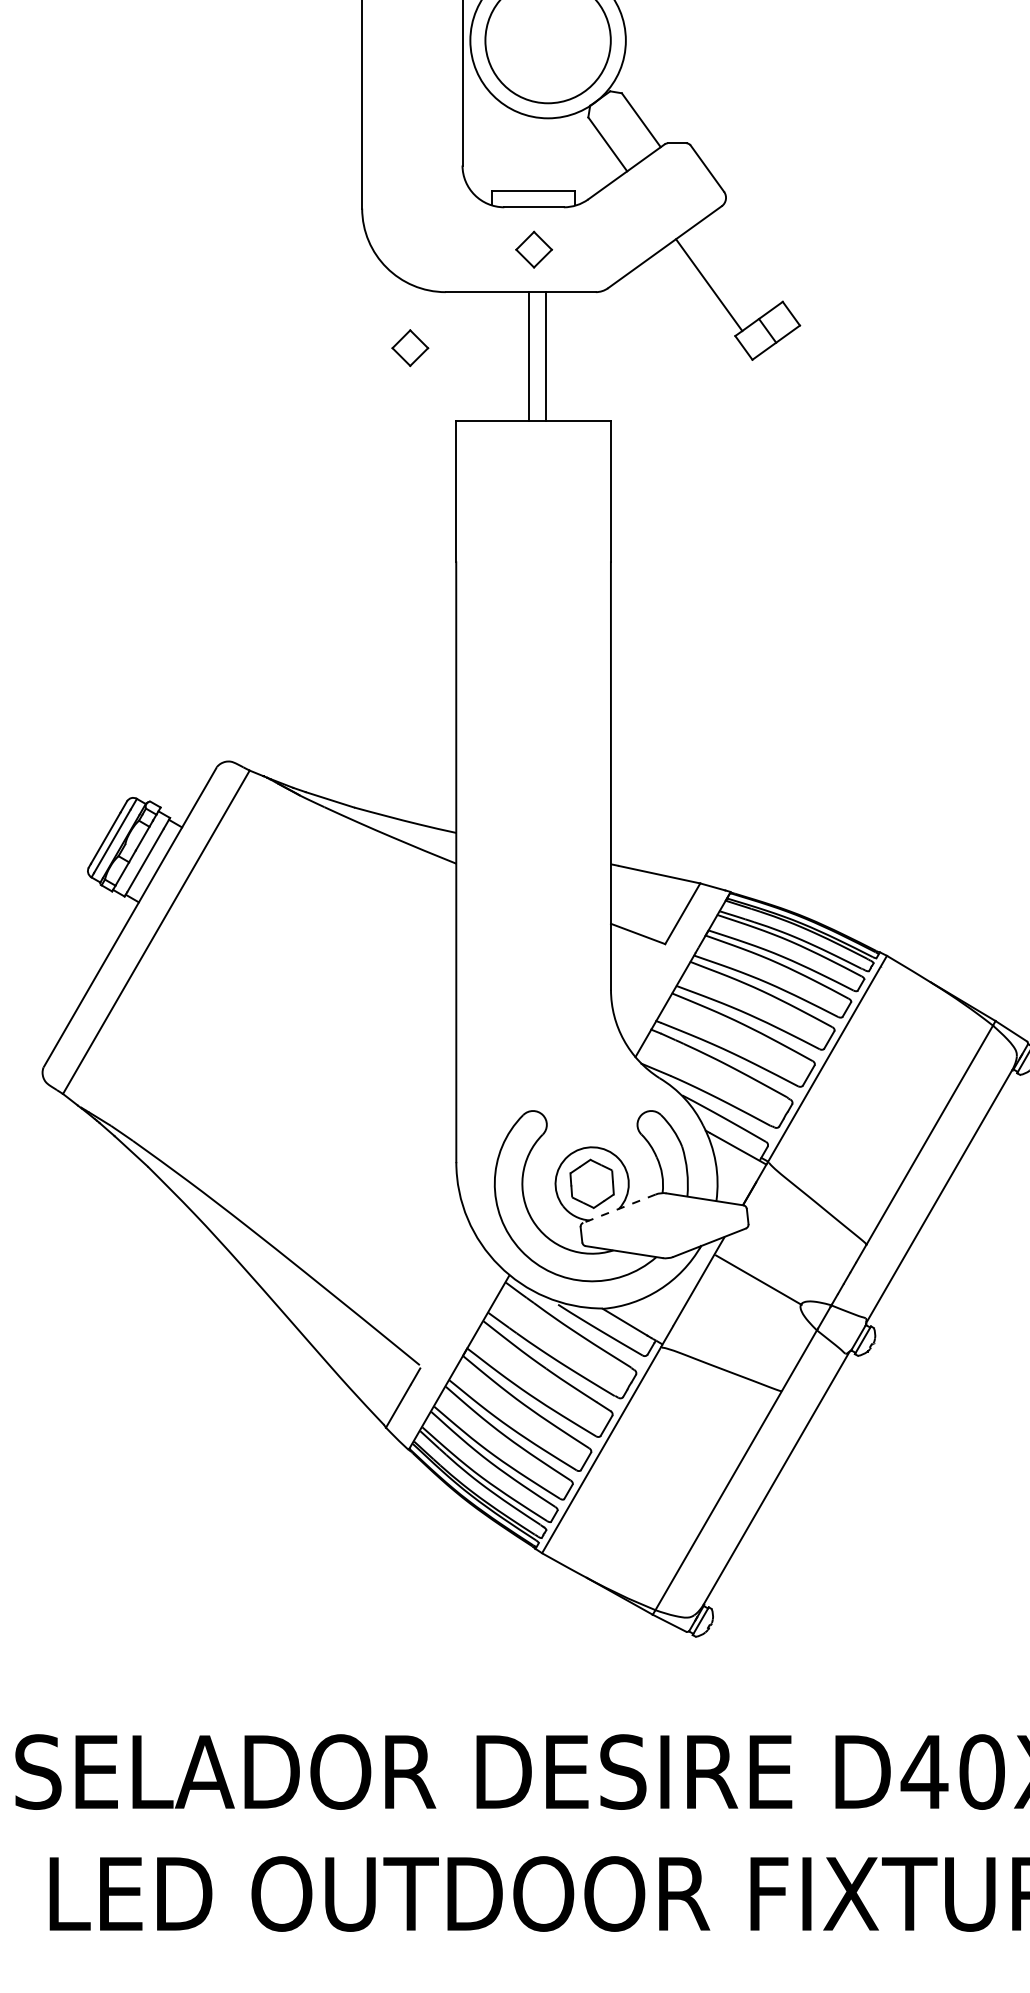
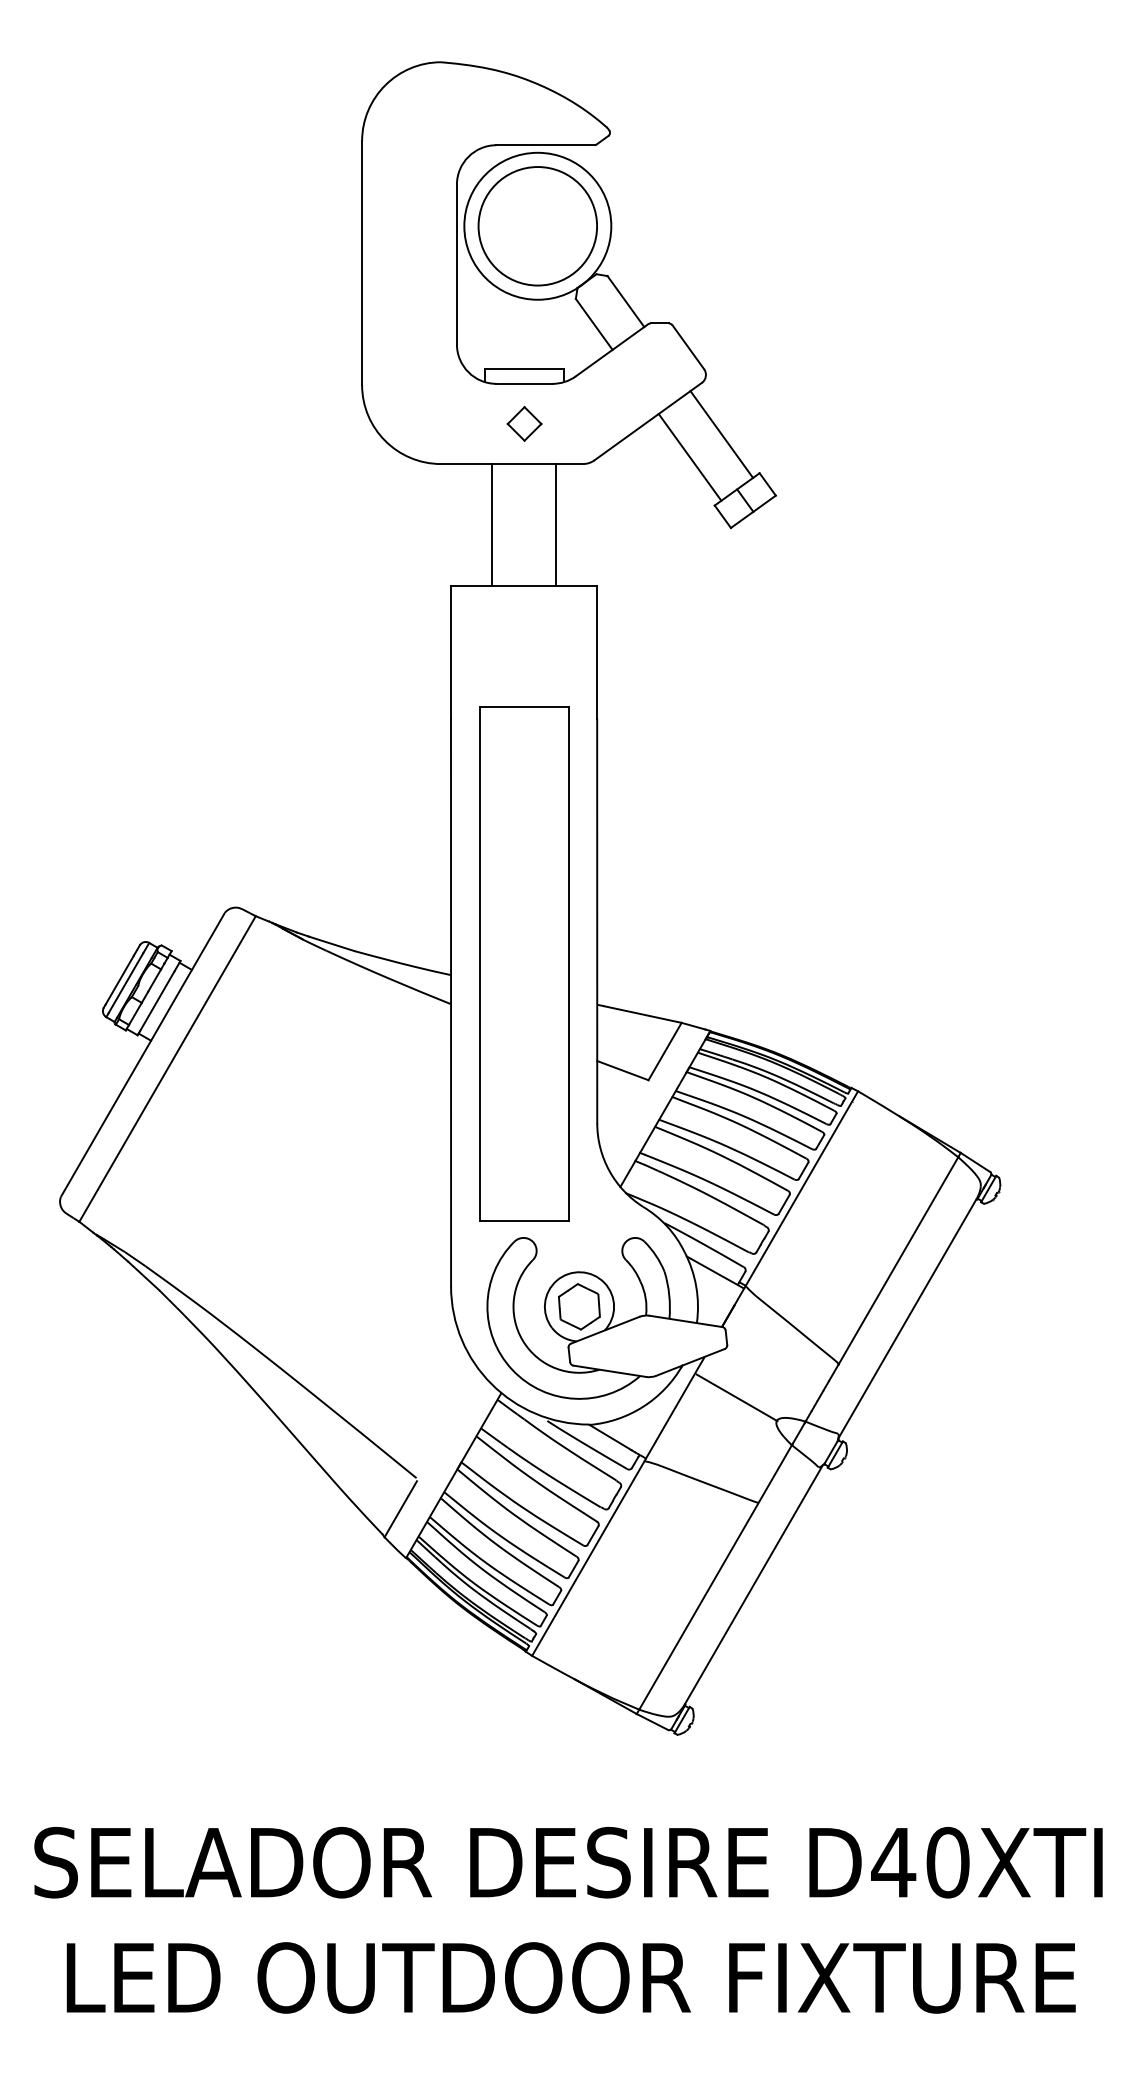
line: (742, 260) -> (721, 434), added
part: (410, 347) -> (407, 516), removed
line: (528, 356) -> (555, 524), moved
line: (545, 356) -> (492, 524), moved
part: (534, 820) -> (524, 963), added
line: (619, 1208) -> (605, 1330), dashed -> solid

